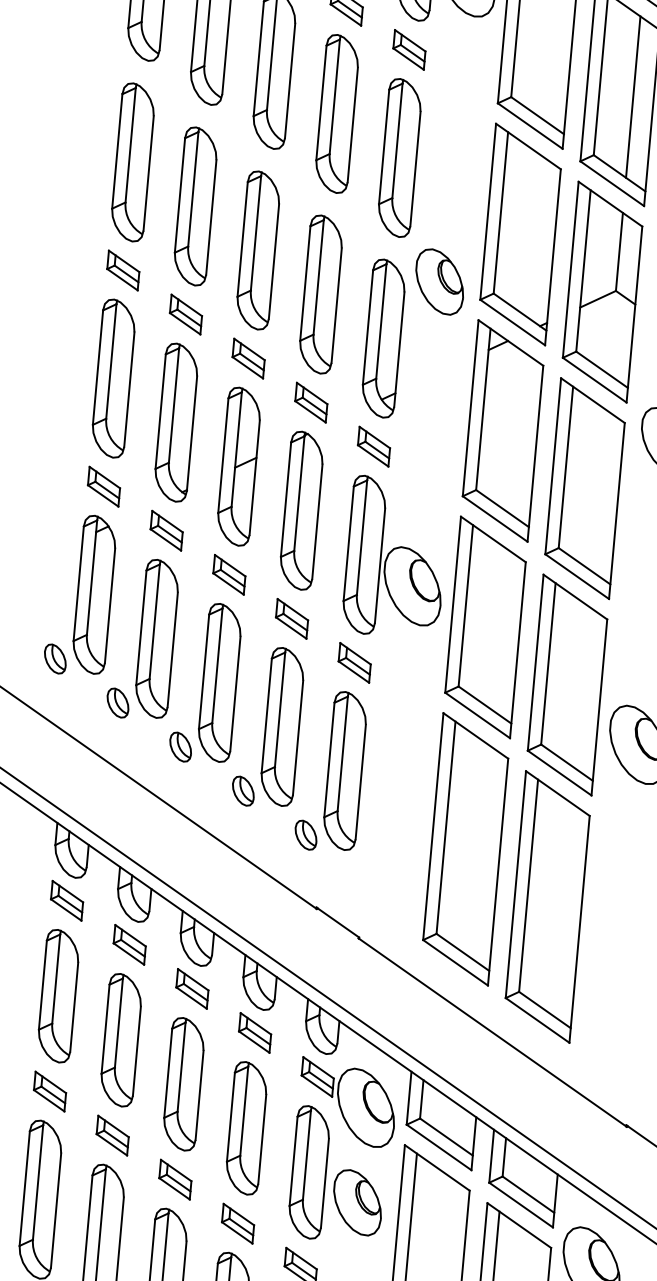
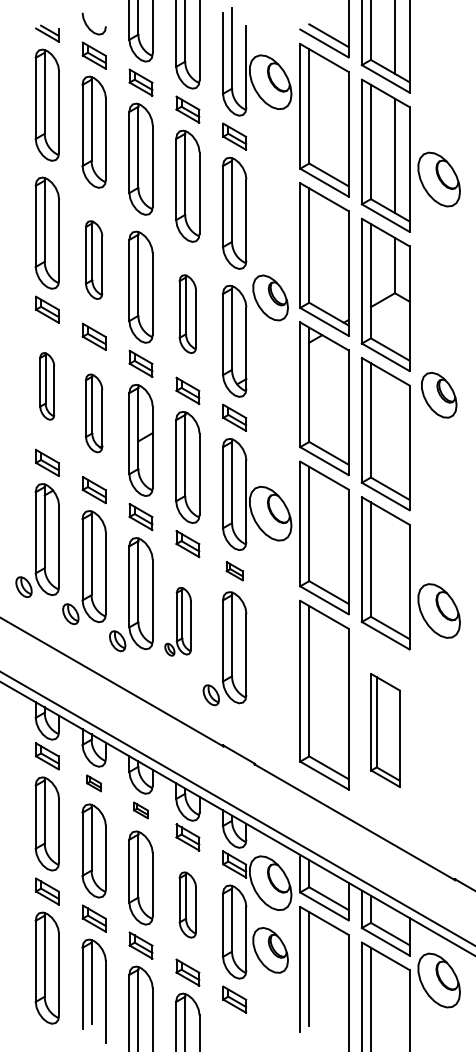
part: (194, 205) -> (93, 259), size x0.7
part: (320, 293) -> (187, 313), size x0.7
part: (112, 378) -> (46, 386), size x0.6
part: (175, 422) -> (93, 413), size x0.7
part: (354, 663) -> (234, 571), size x0.7
part: (267, 726) -> (177, 621), size x0.6
part: (547, 906) -> (385, 730), size x0.6
part: (128, 944) -> (93, 783), size x0.6
part: (191, 988) -> (140, 810), size x0.6
part: (246, 1127) -> (187, 904), size x0.7

